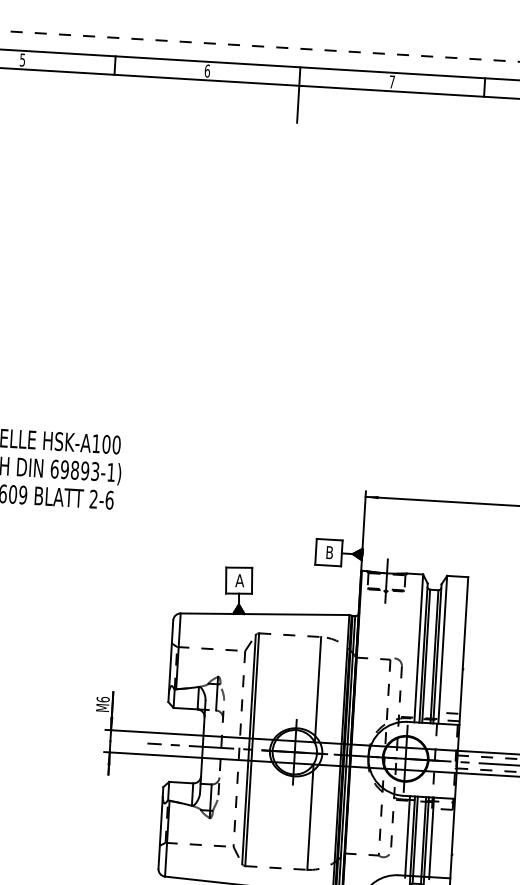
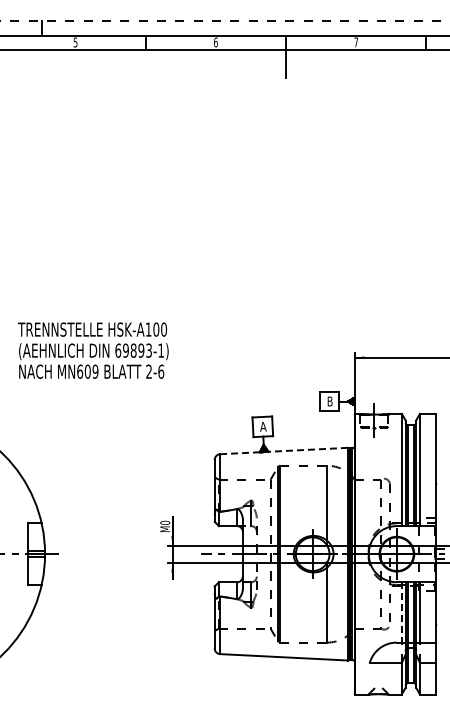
line: (264, 614) -> (283, 451), solid -> dashed
text: (102, 698) -> (164, 522), M6 -> M0
line: (407, 836) -> (401, 612), solid -> dashed

